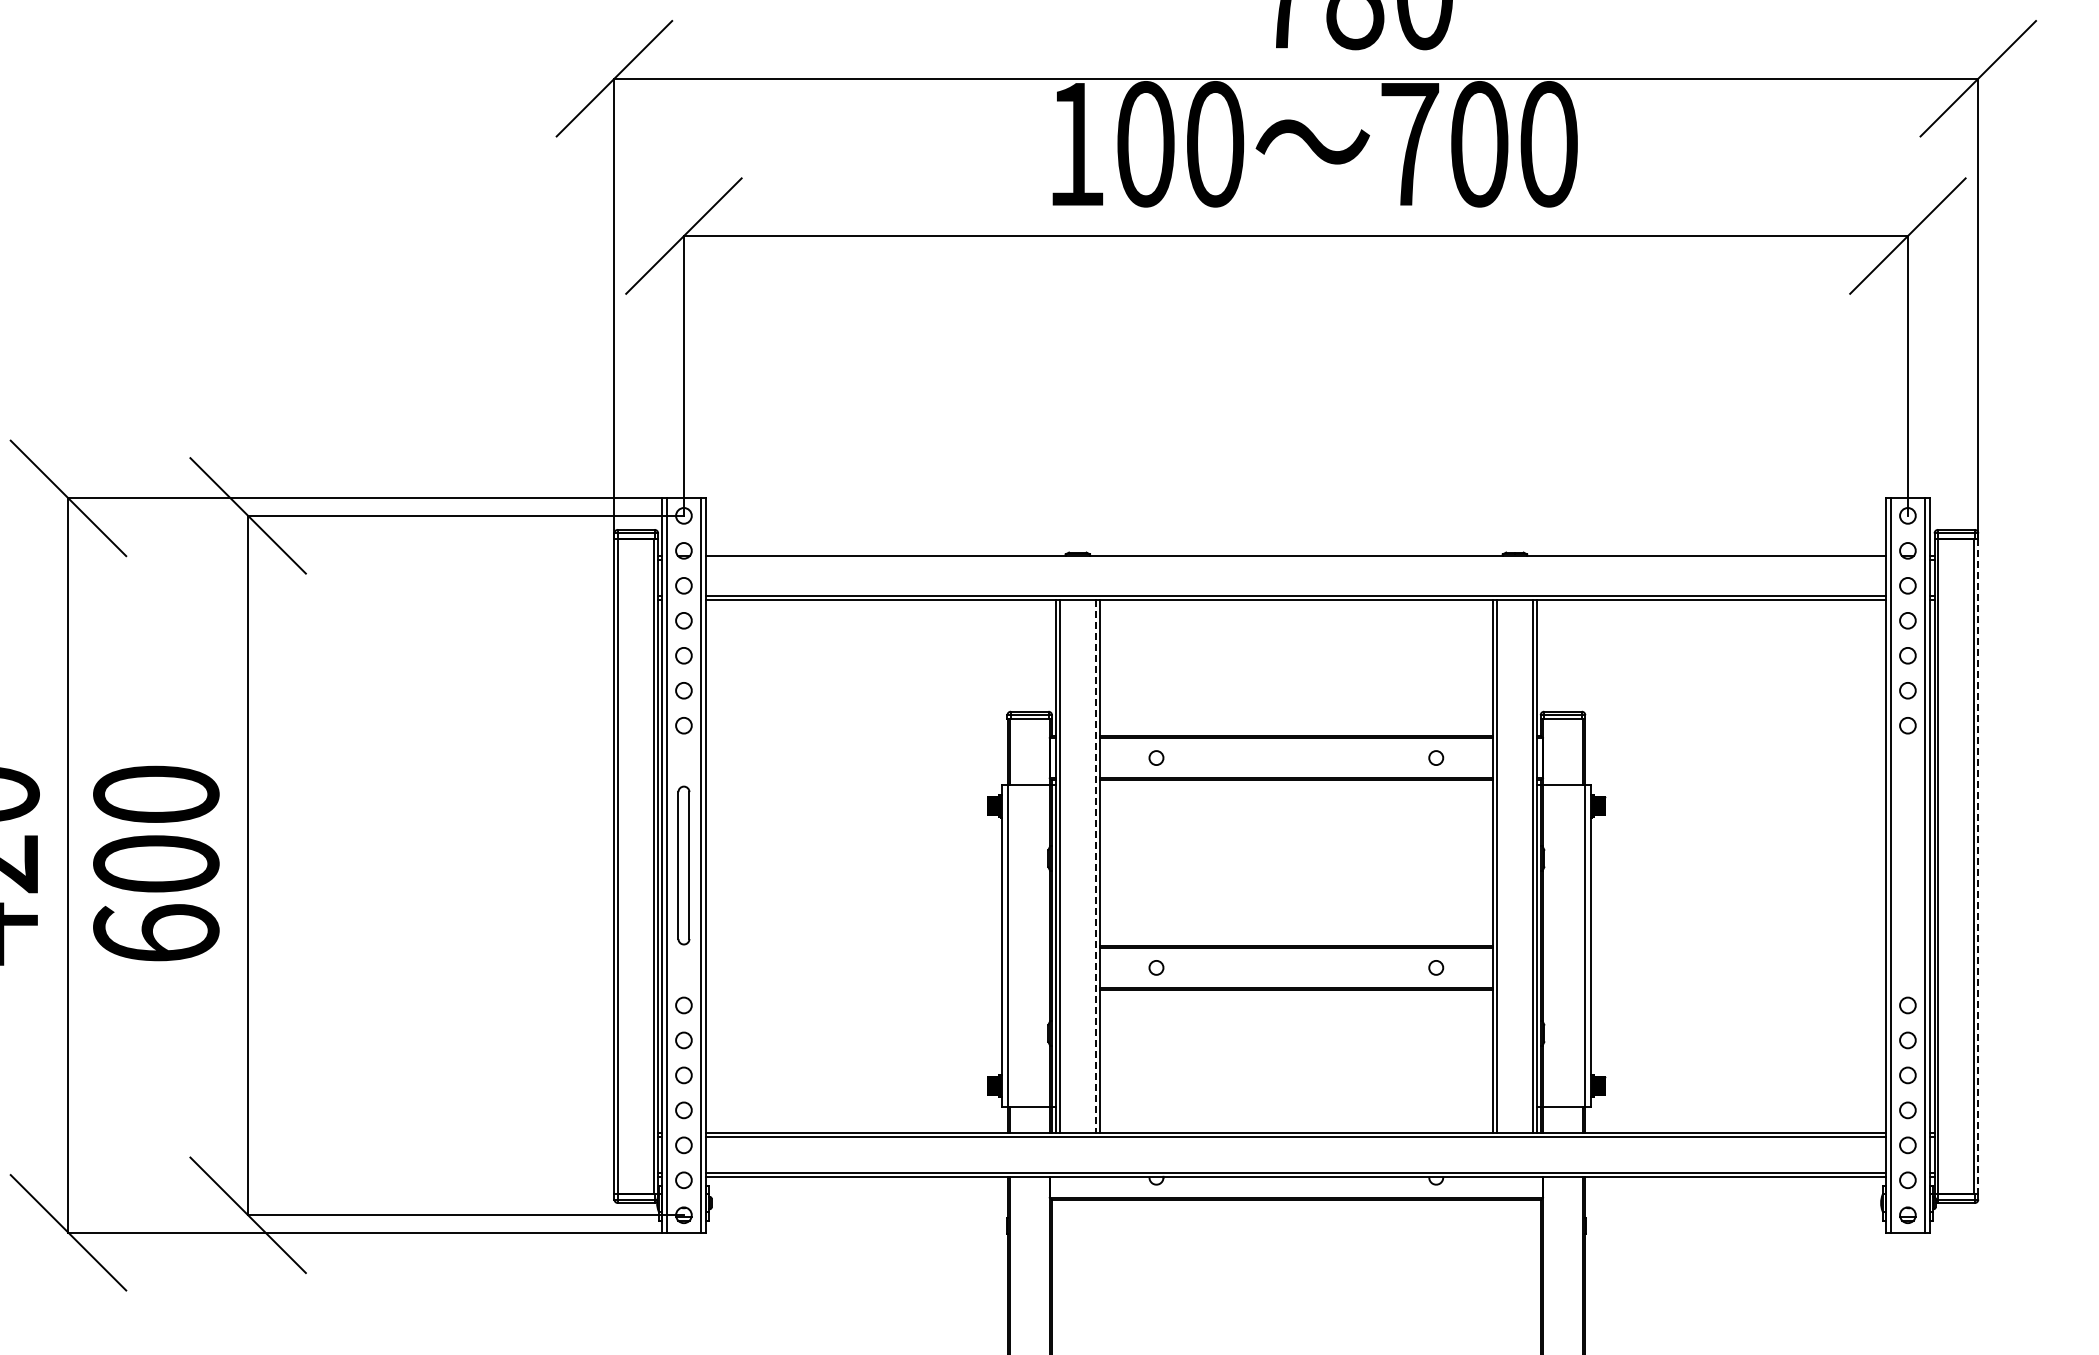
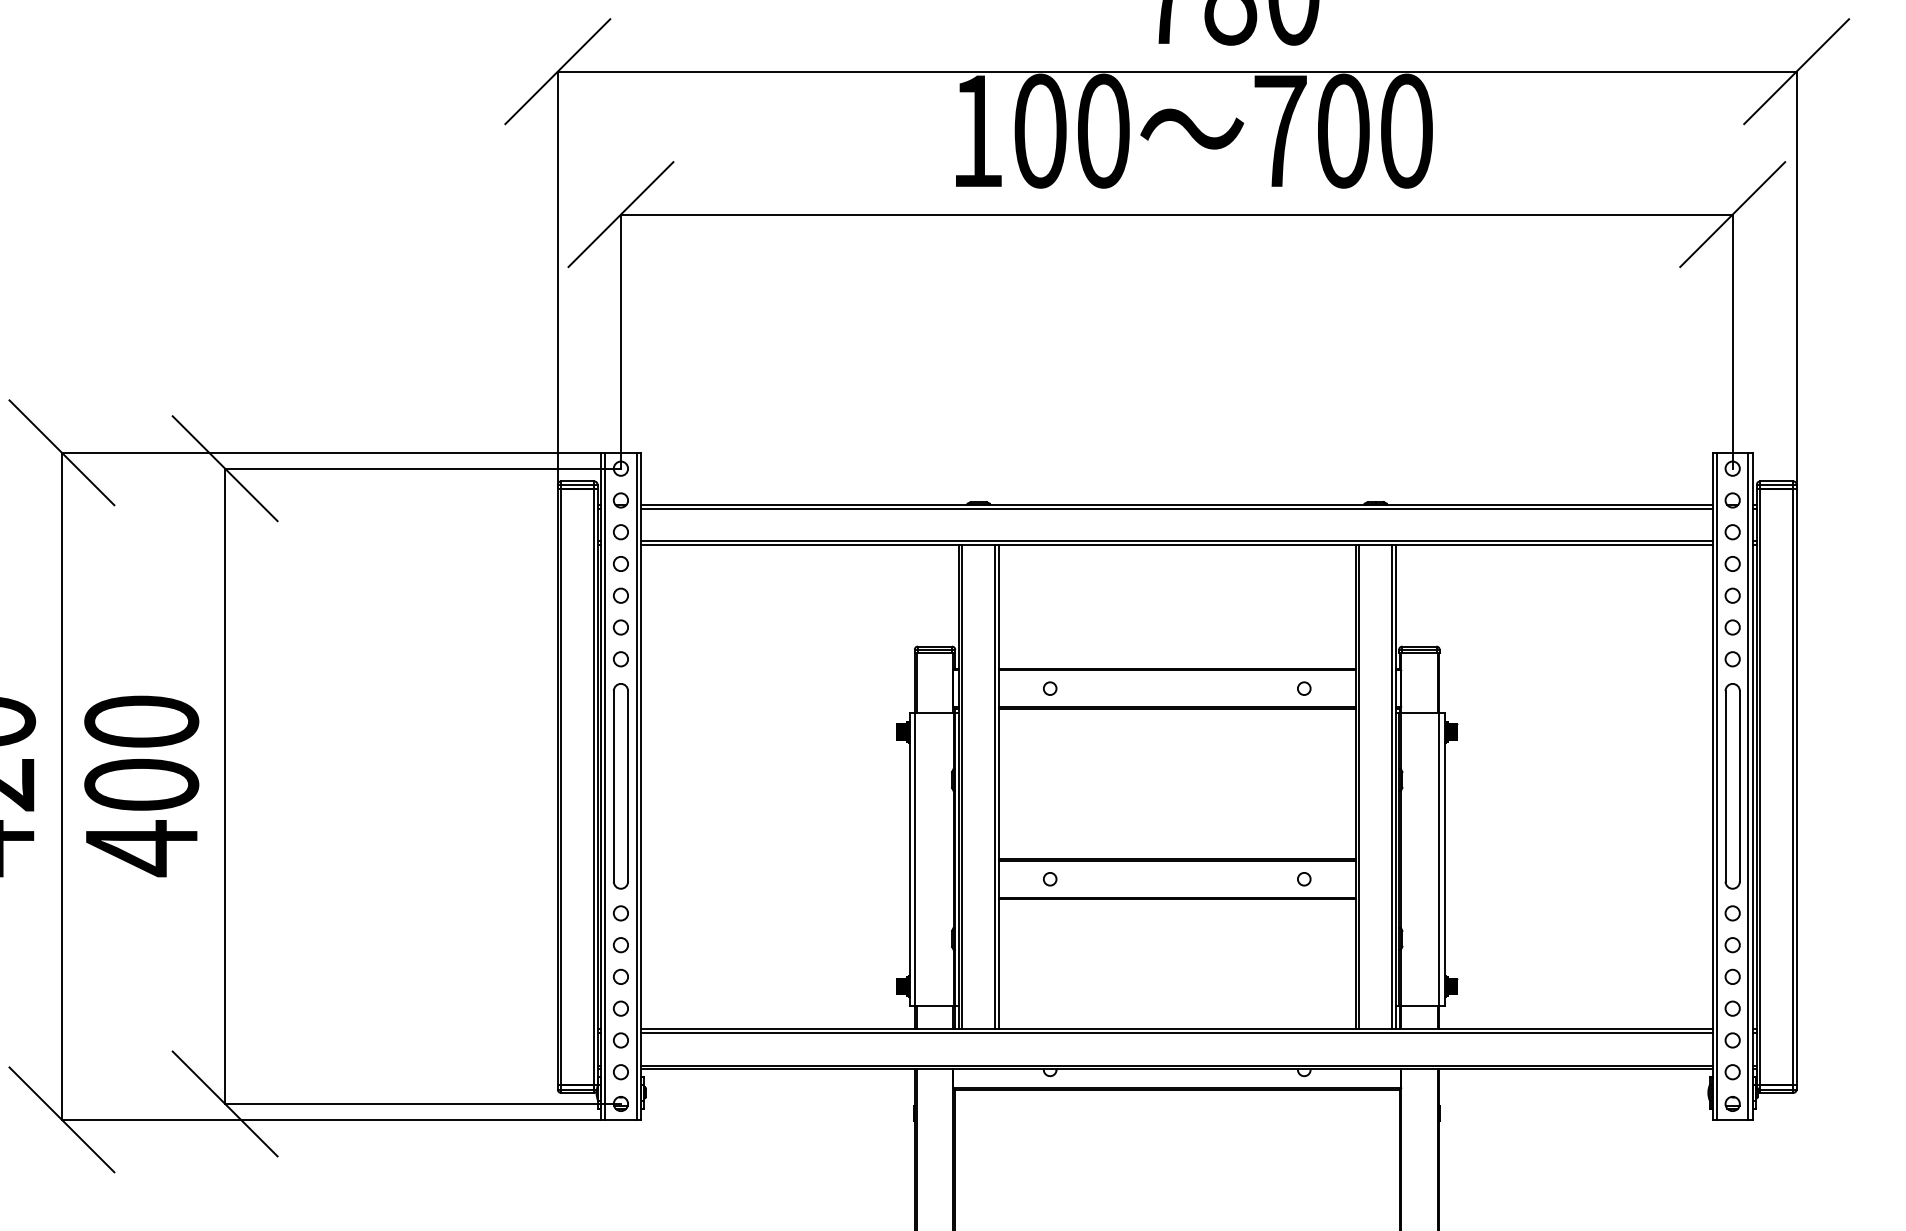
line: (1295, 559) -> (1176, 508), added
part: (683, 865) -> (620, 786), size x1.43
part: (1907, 865) -> (1732, 786), added
line: (1095, 866) -> (994, 787), dashed -> solid
line: (1978, 866) -> (1796, 787), dashed -> solid
text: (156, 933) -> (141, 848), 600 -> 400

